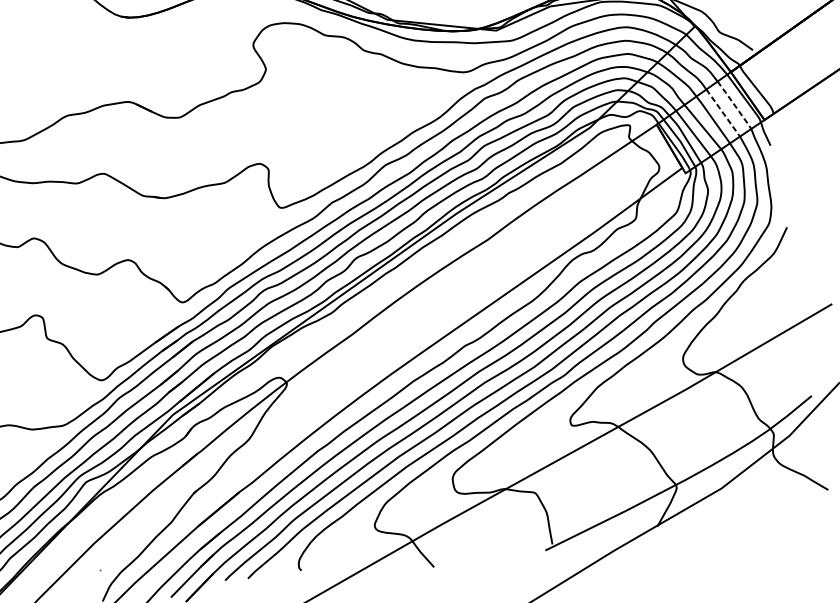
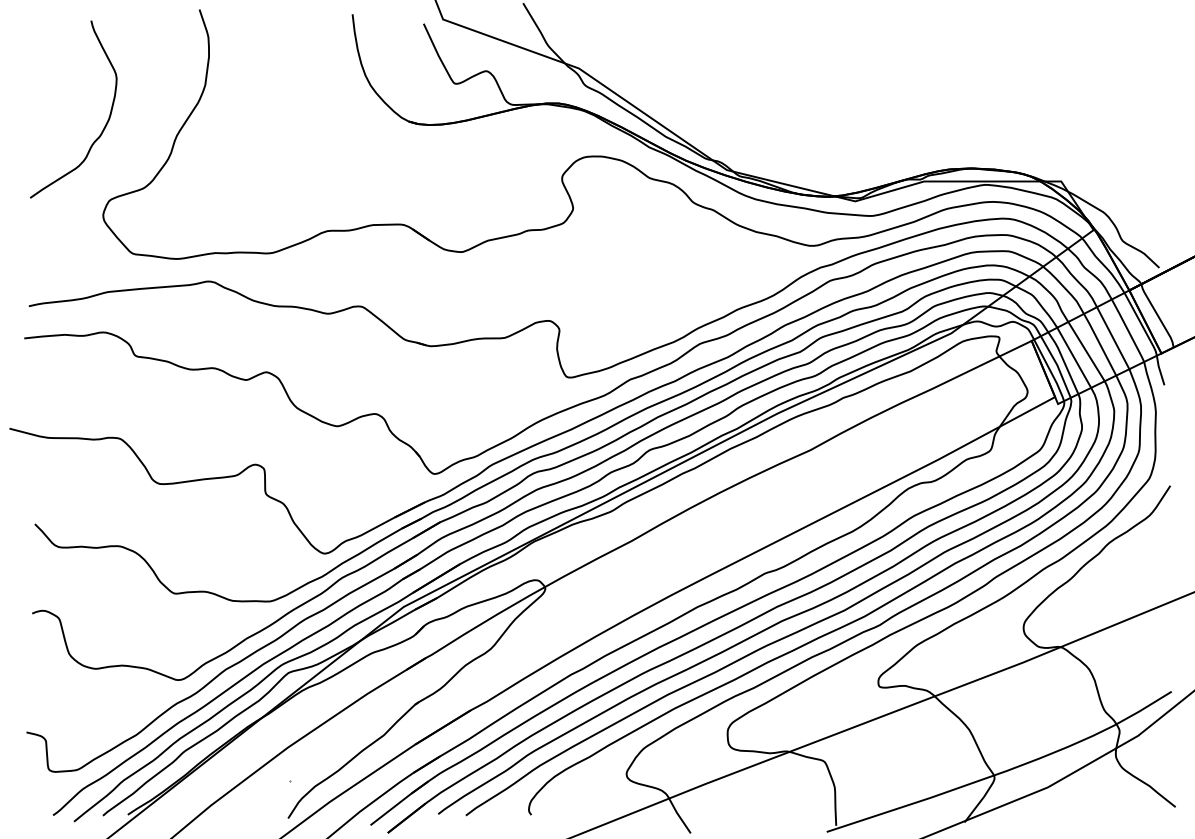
line: (734, 104) -> (1128, 330), dashed -> solid
line: (723, 113) -> (1113, 338), dashed -> solid

